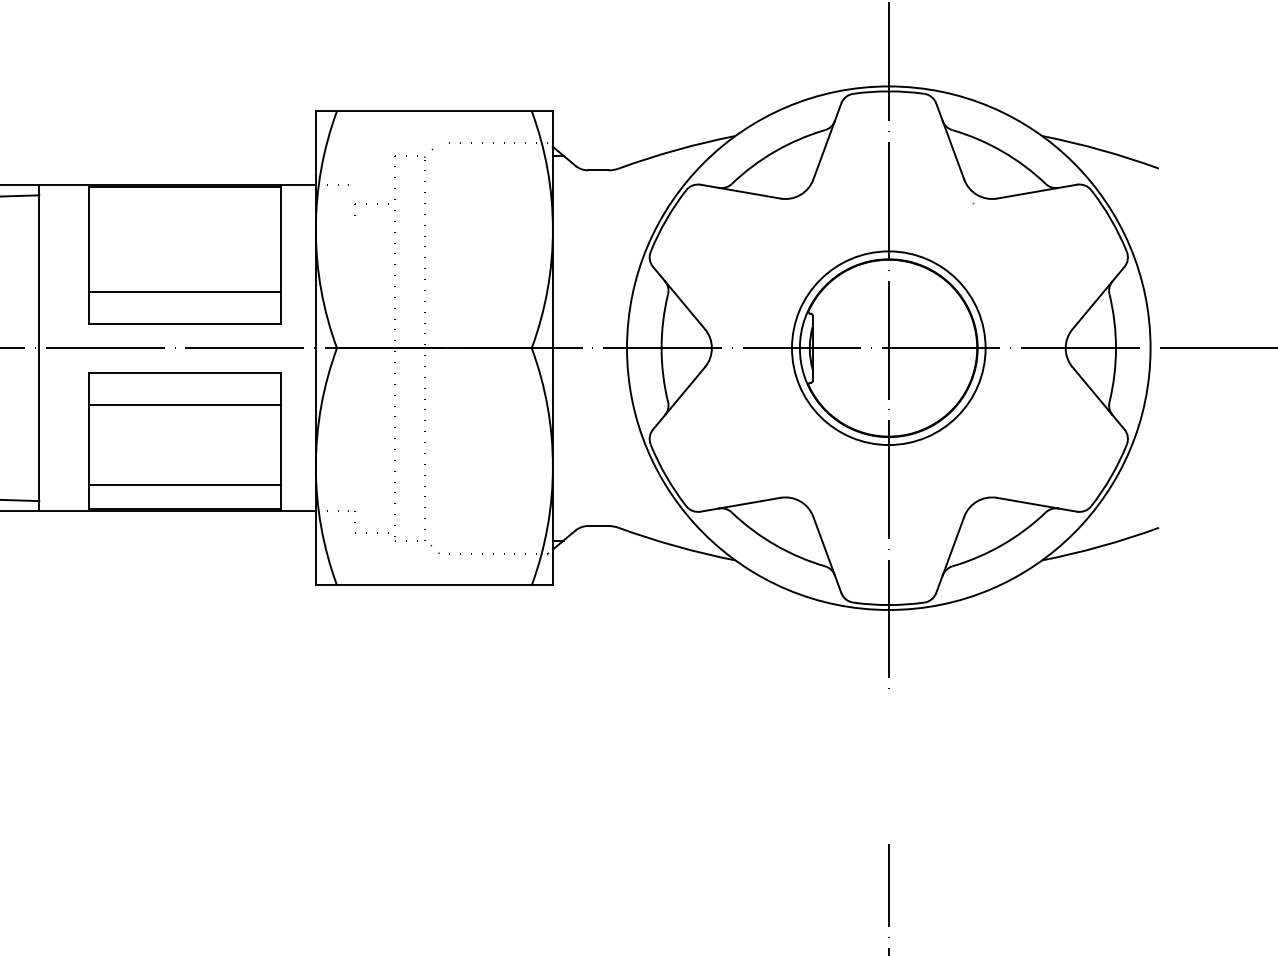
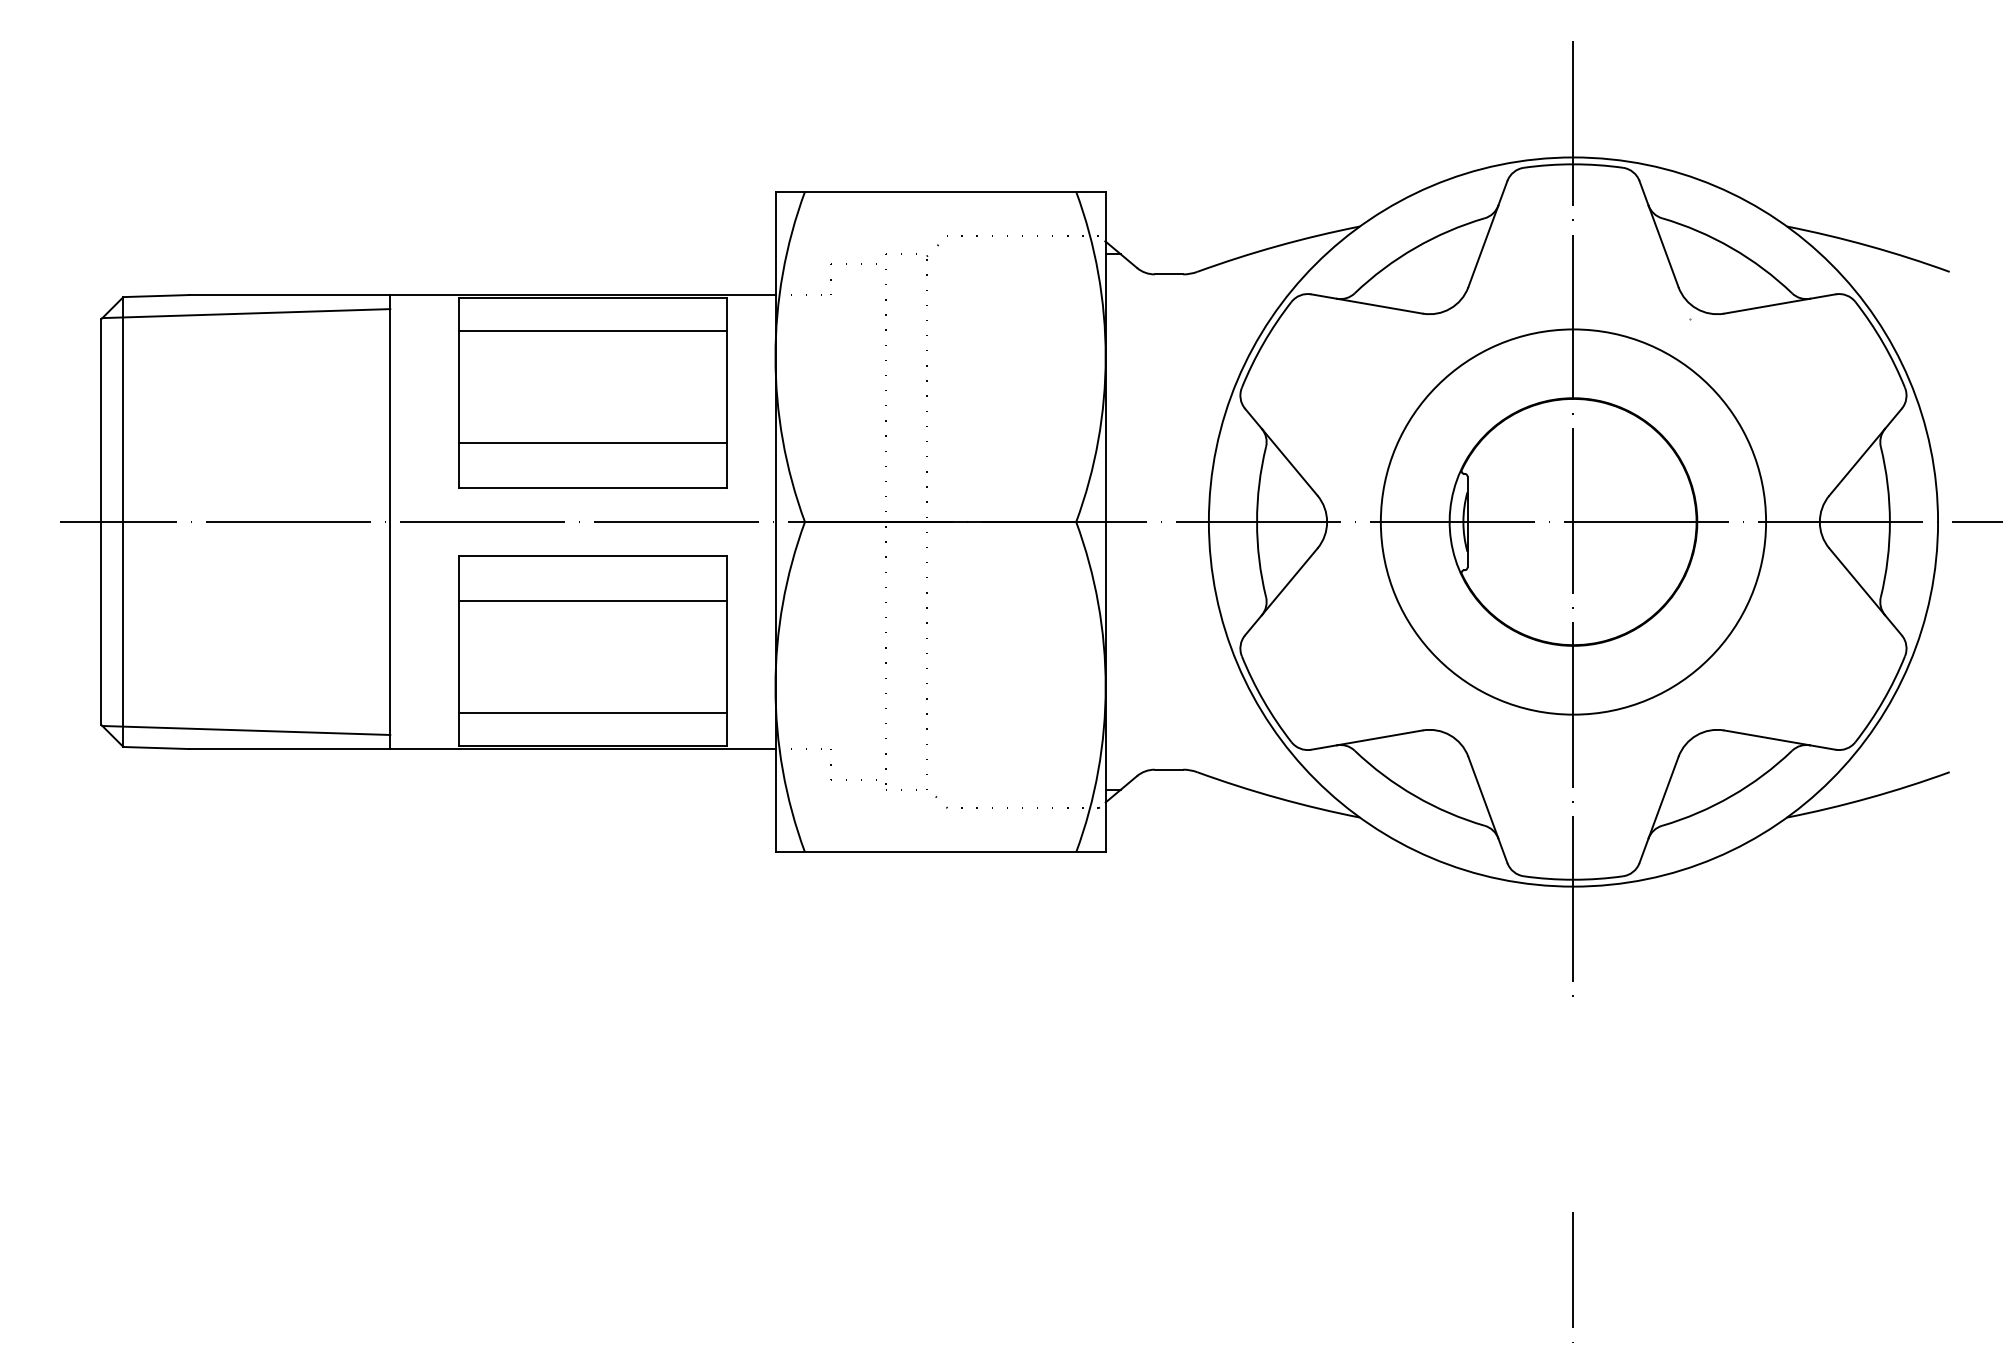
part: (366, 204) -> (846, 264), moved
line: (185, 211) -> (593, 331), added
circle: (888, 347) -> (1573, 521), size x1.43

